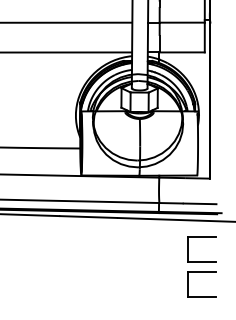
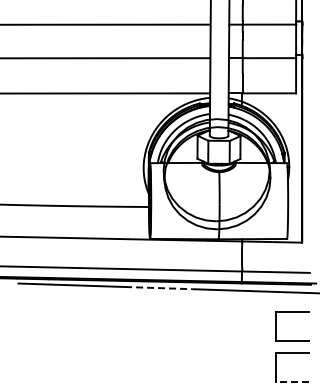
line: (88, 217) -> (158, 288), solid -> dashed
line: (201, 296) -> (292, 382), solid -> dashed

